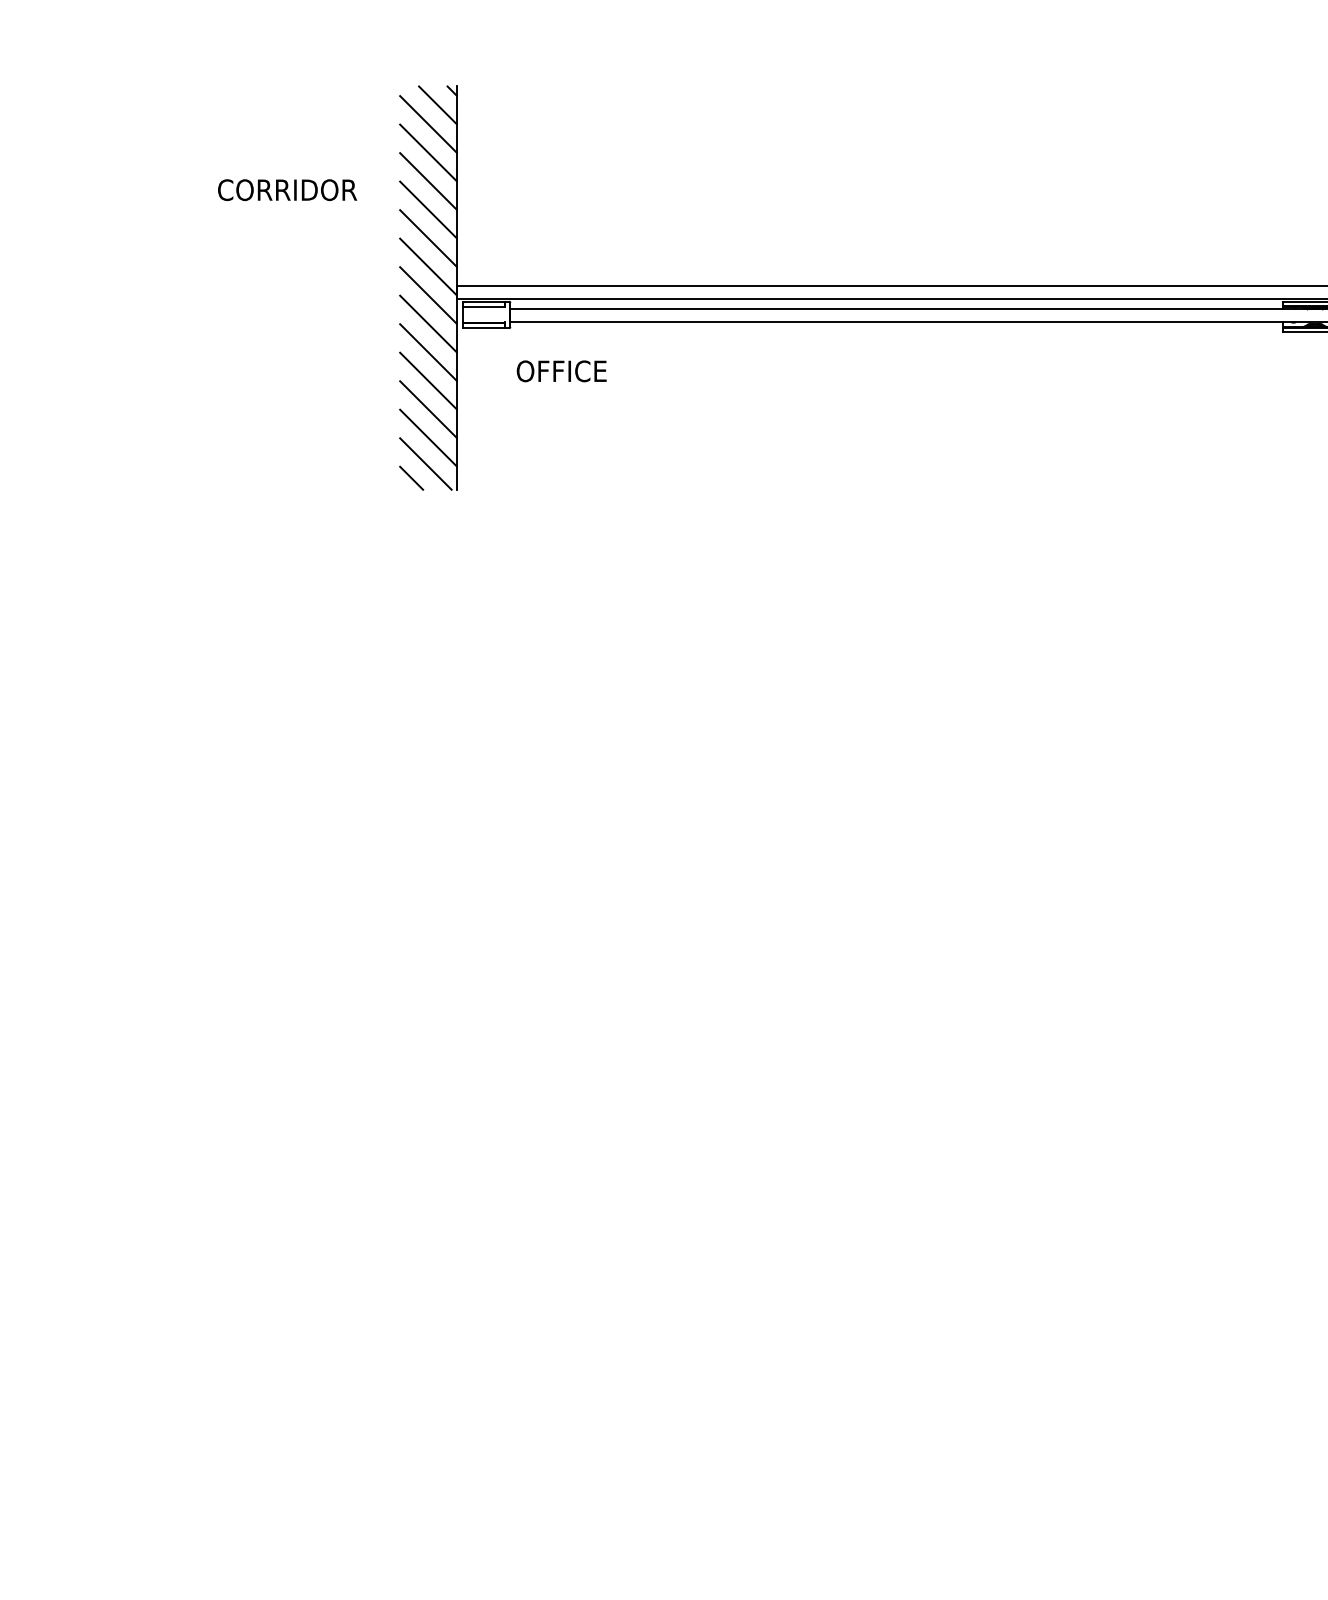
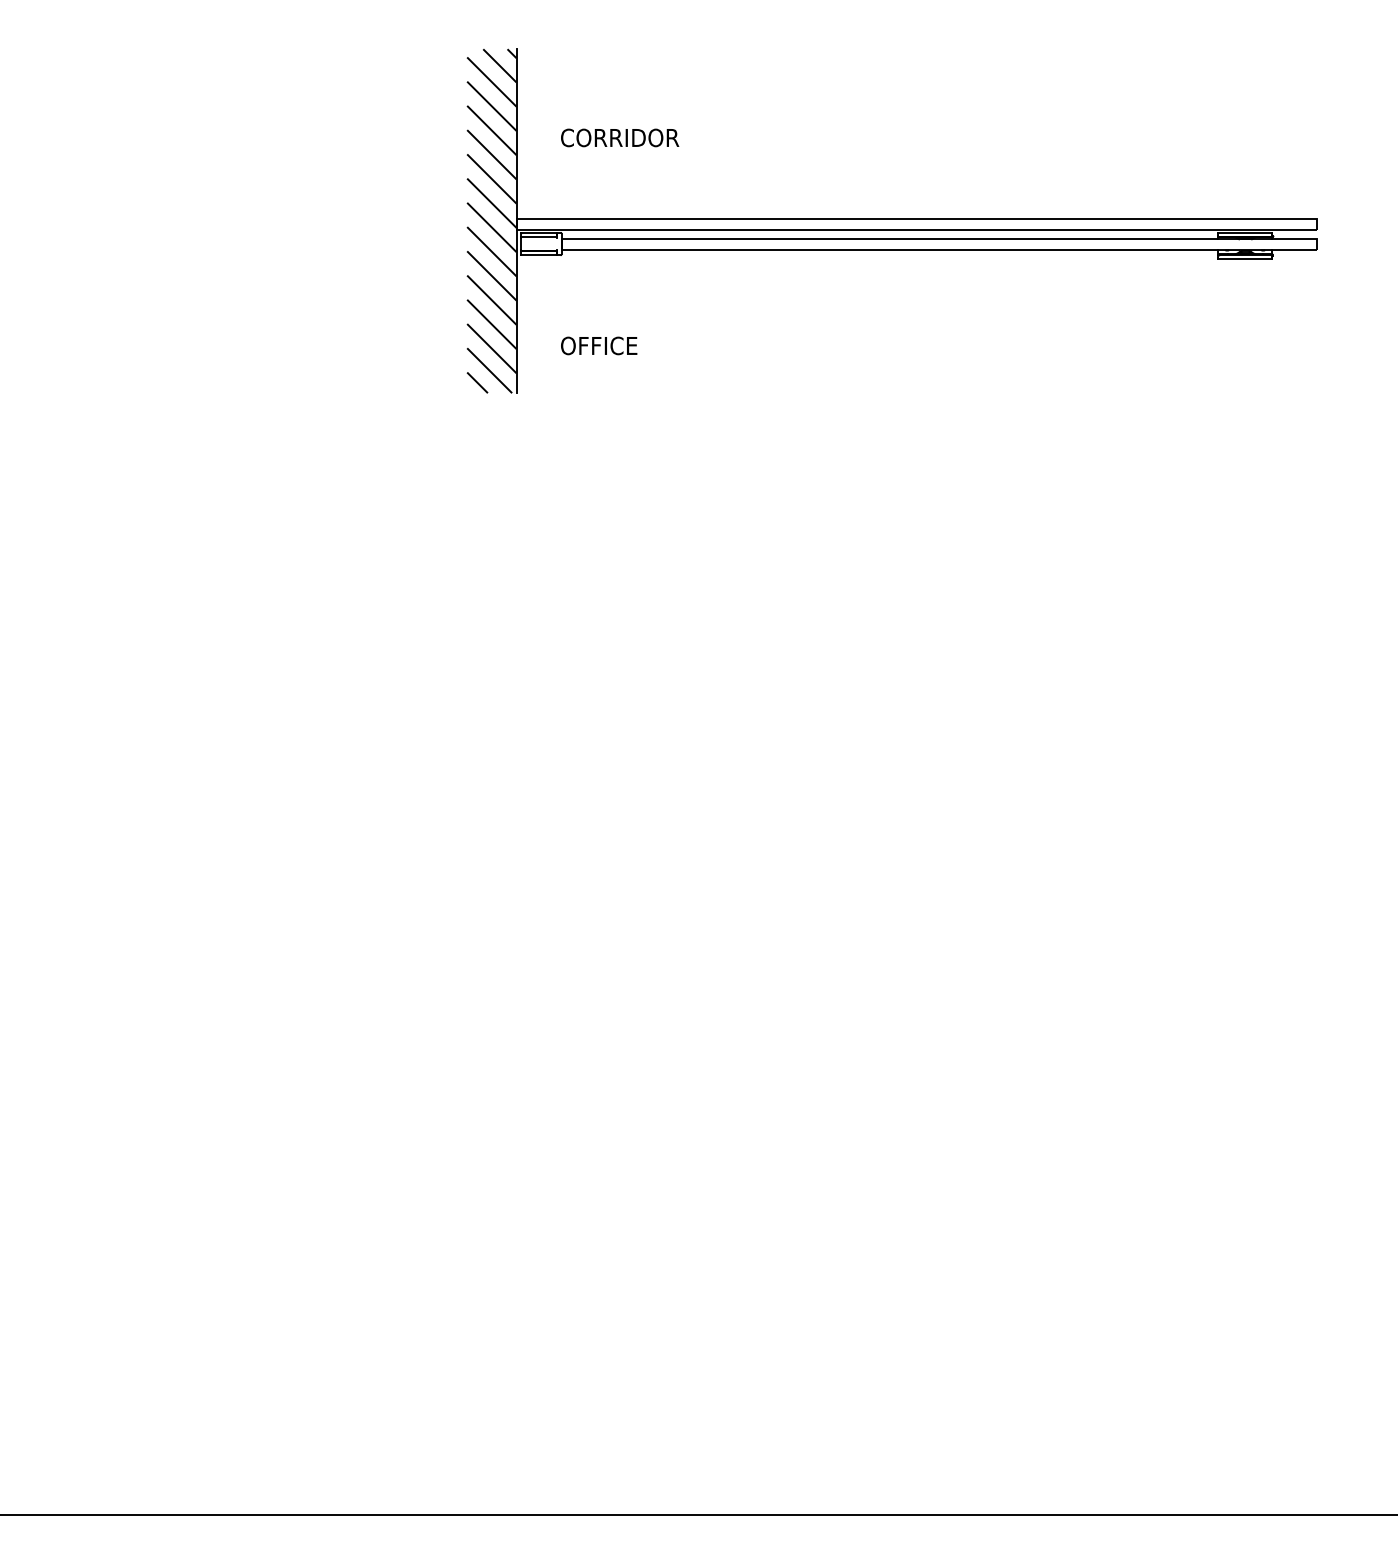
text: (288, 189) -> (620, 137), moved
text: (562, 370) -> (599, 345), moved

